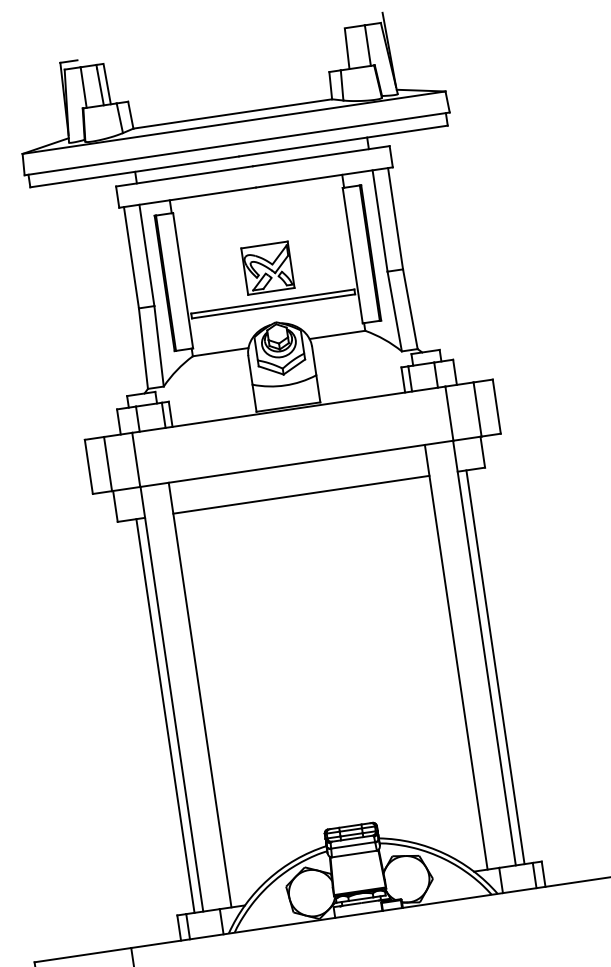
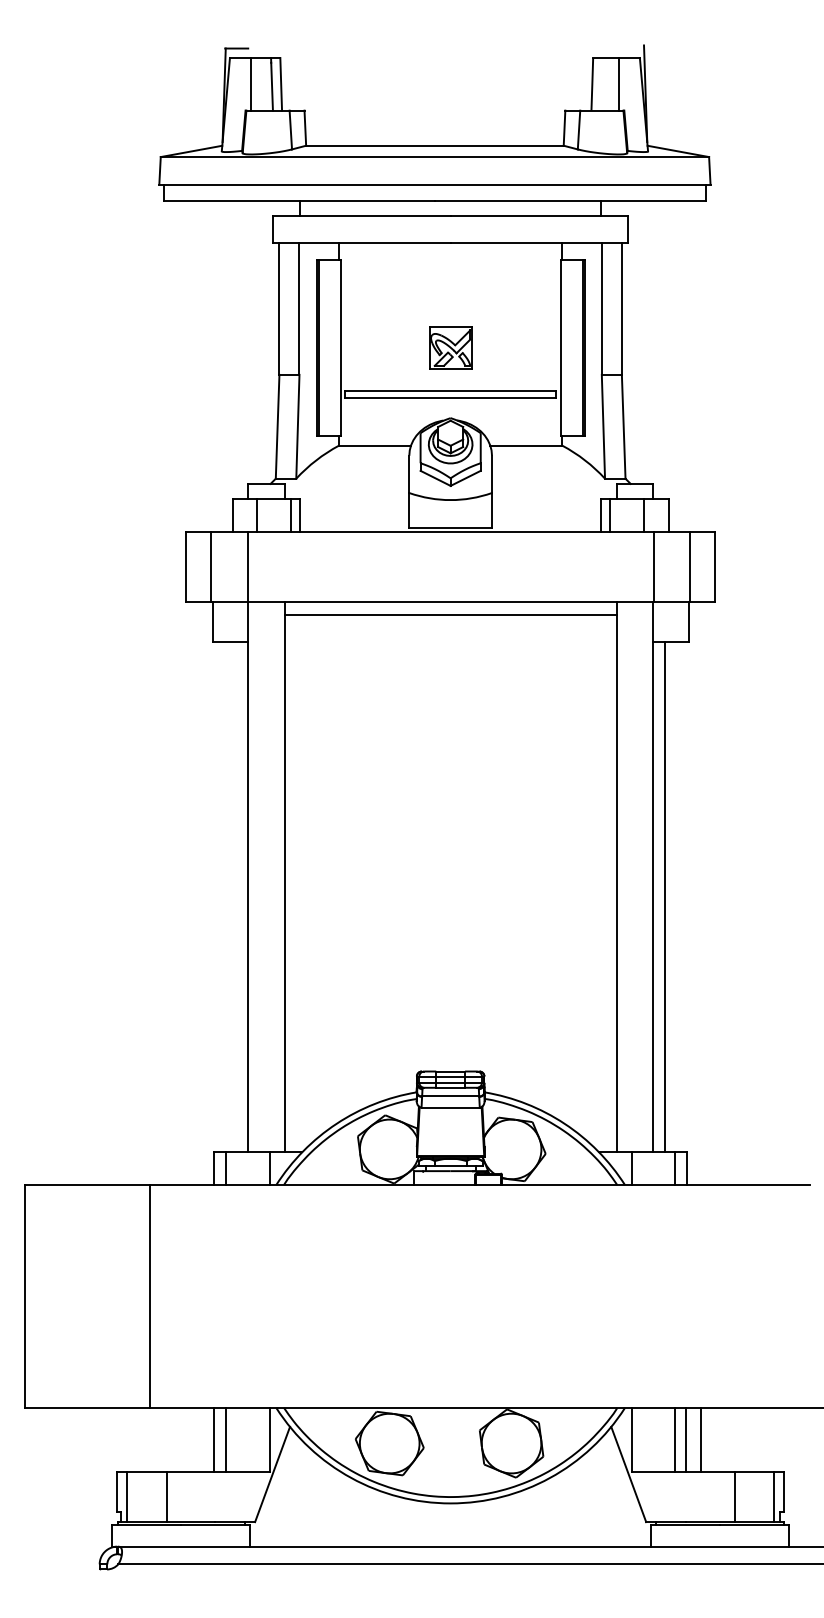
part: (267, 267) -> (450, 347), size x0.7
line: (301, 494) -> (450, 614), moved
line: (165, 715) -> (236, 896), removed

